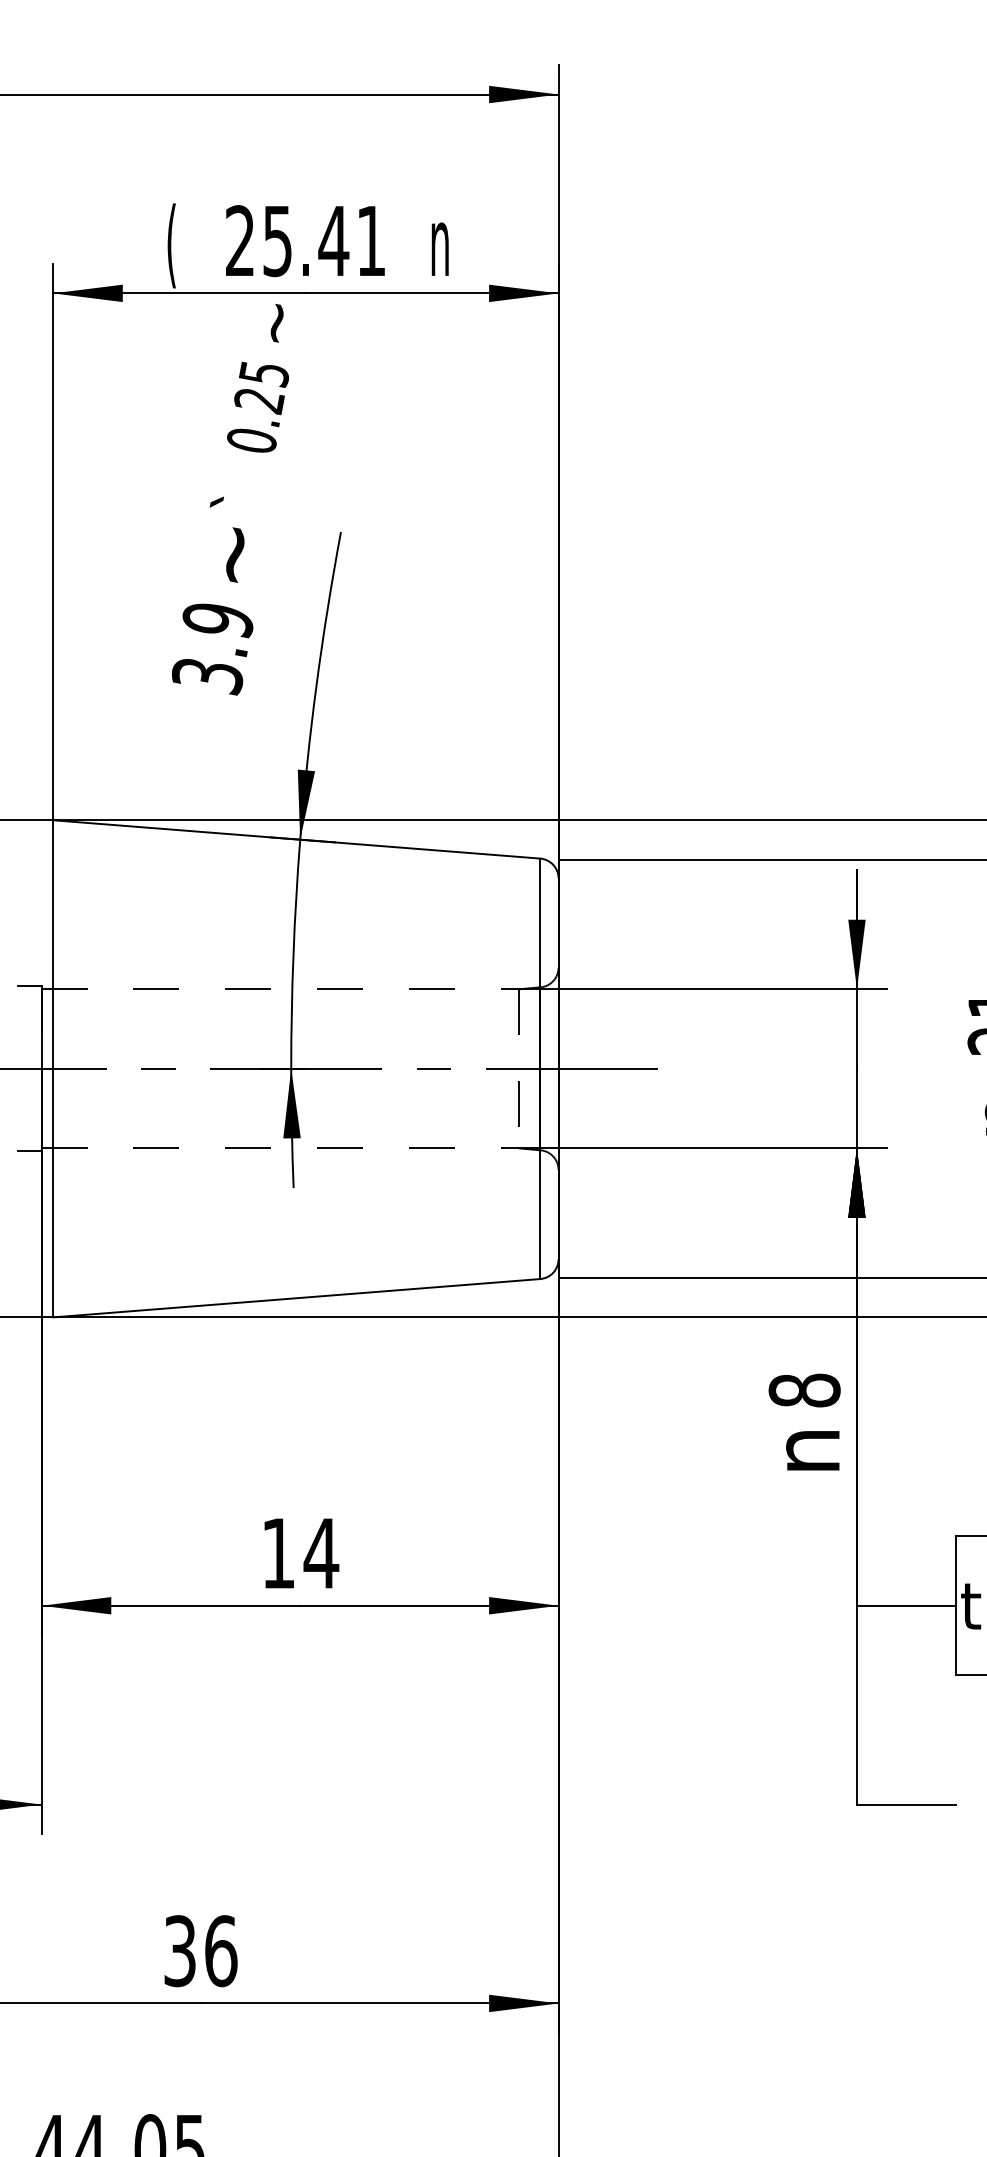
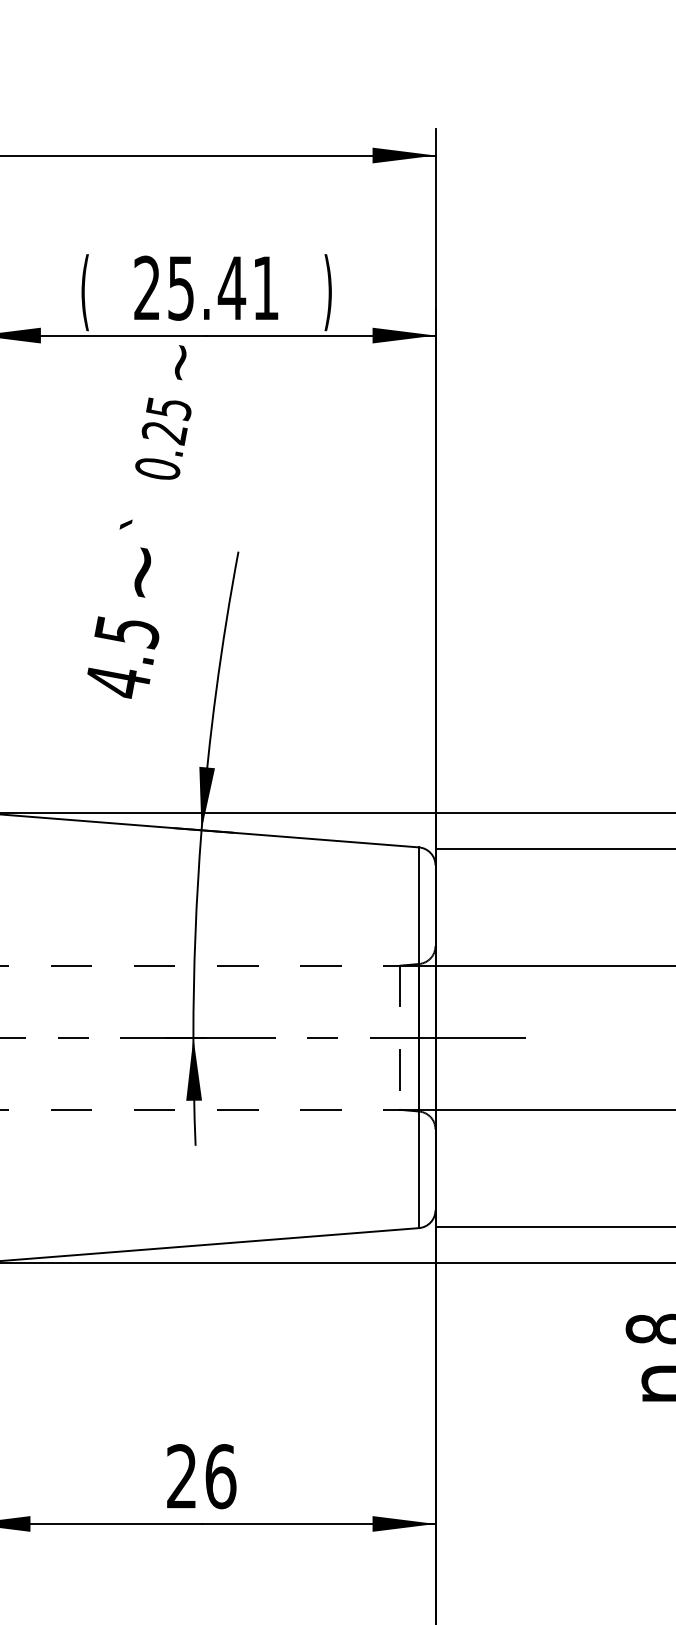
text: (439, 245) -> (327, 292), n -> )
text: (212, 649) -> (122, 658), 3.9 -> 4.5
text: (300, 1553) -> (201, 1476), 14 -> 26

